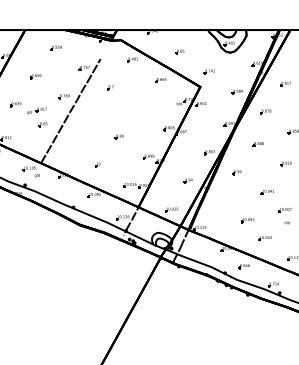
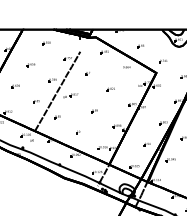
part: (140, 108) -> (110, 89), added
part: (36, 110) -> (70, 95), moved
part: (70, 144) -> (57, 116), added
part: (218, 200) -> (170, 159), added

